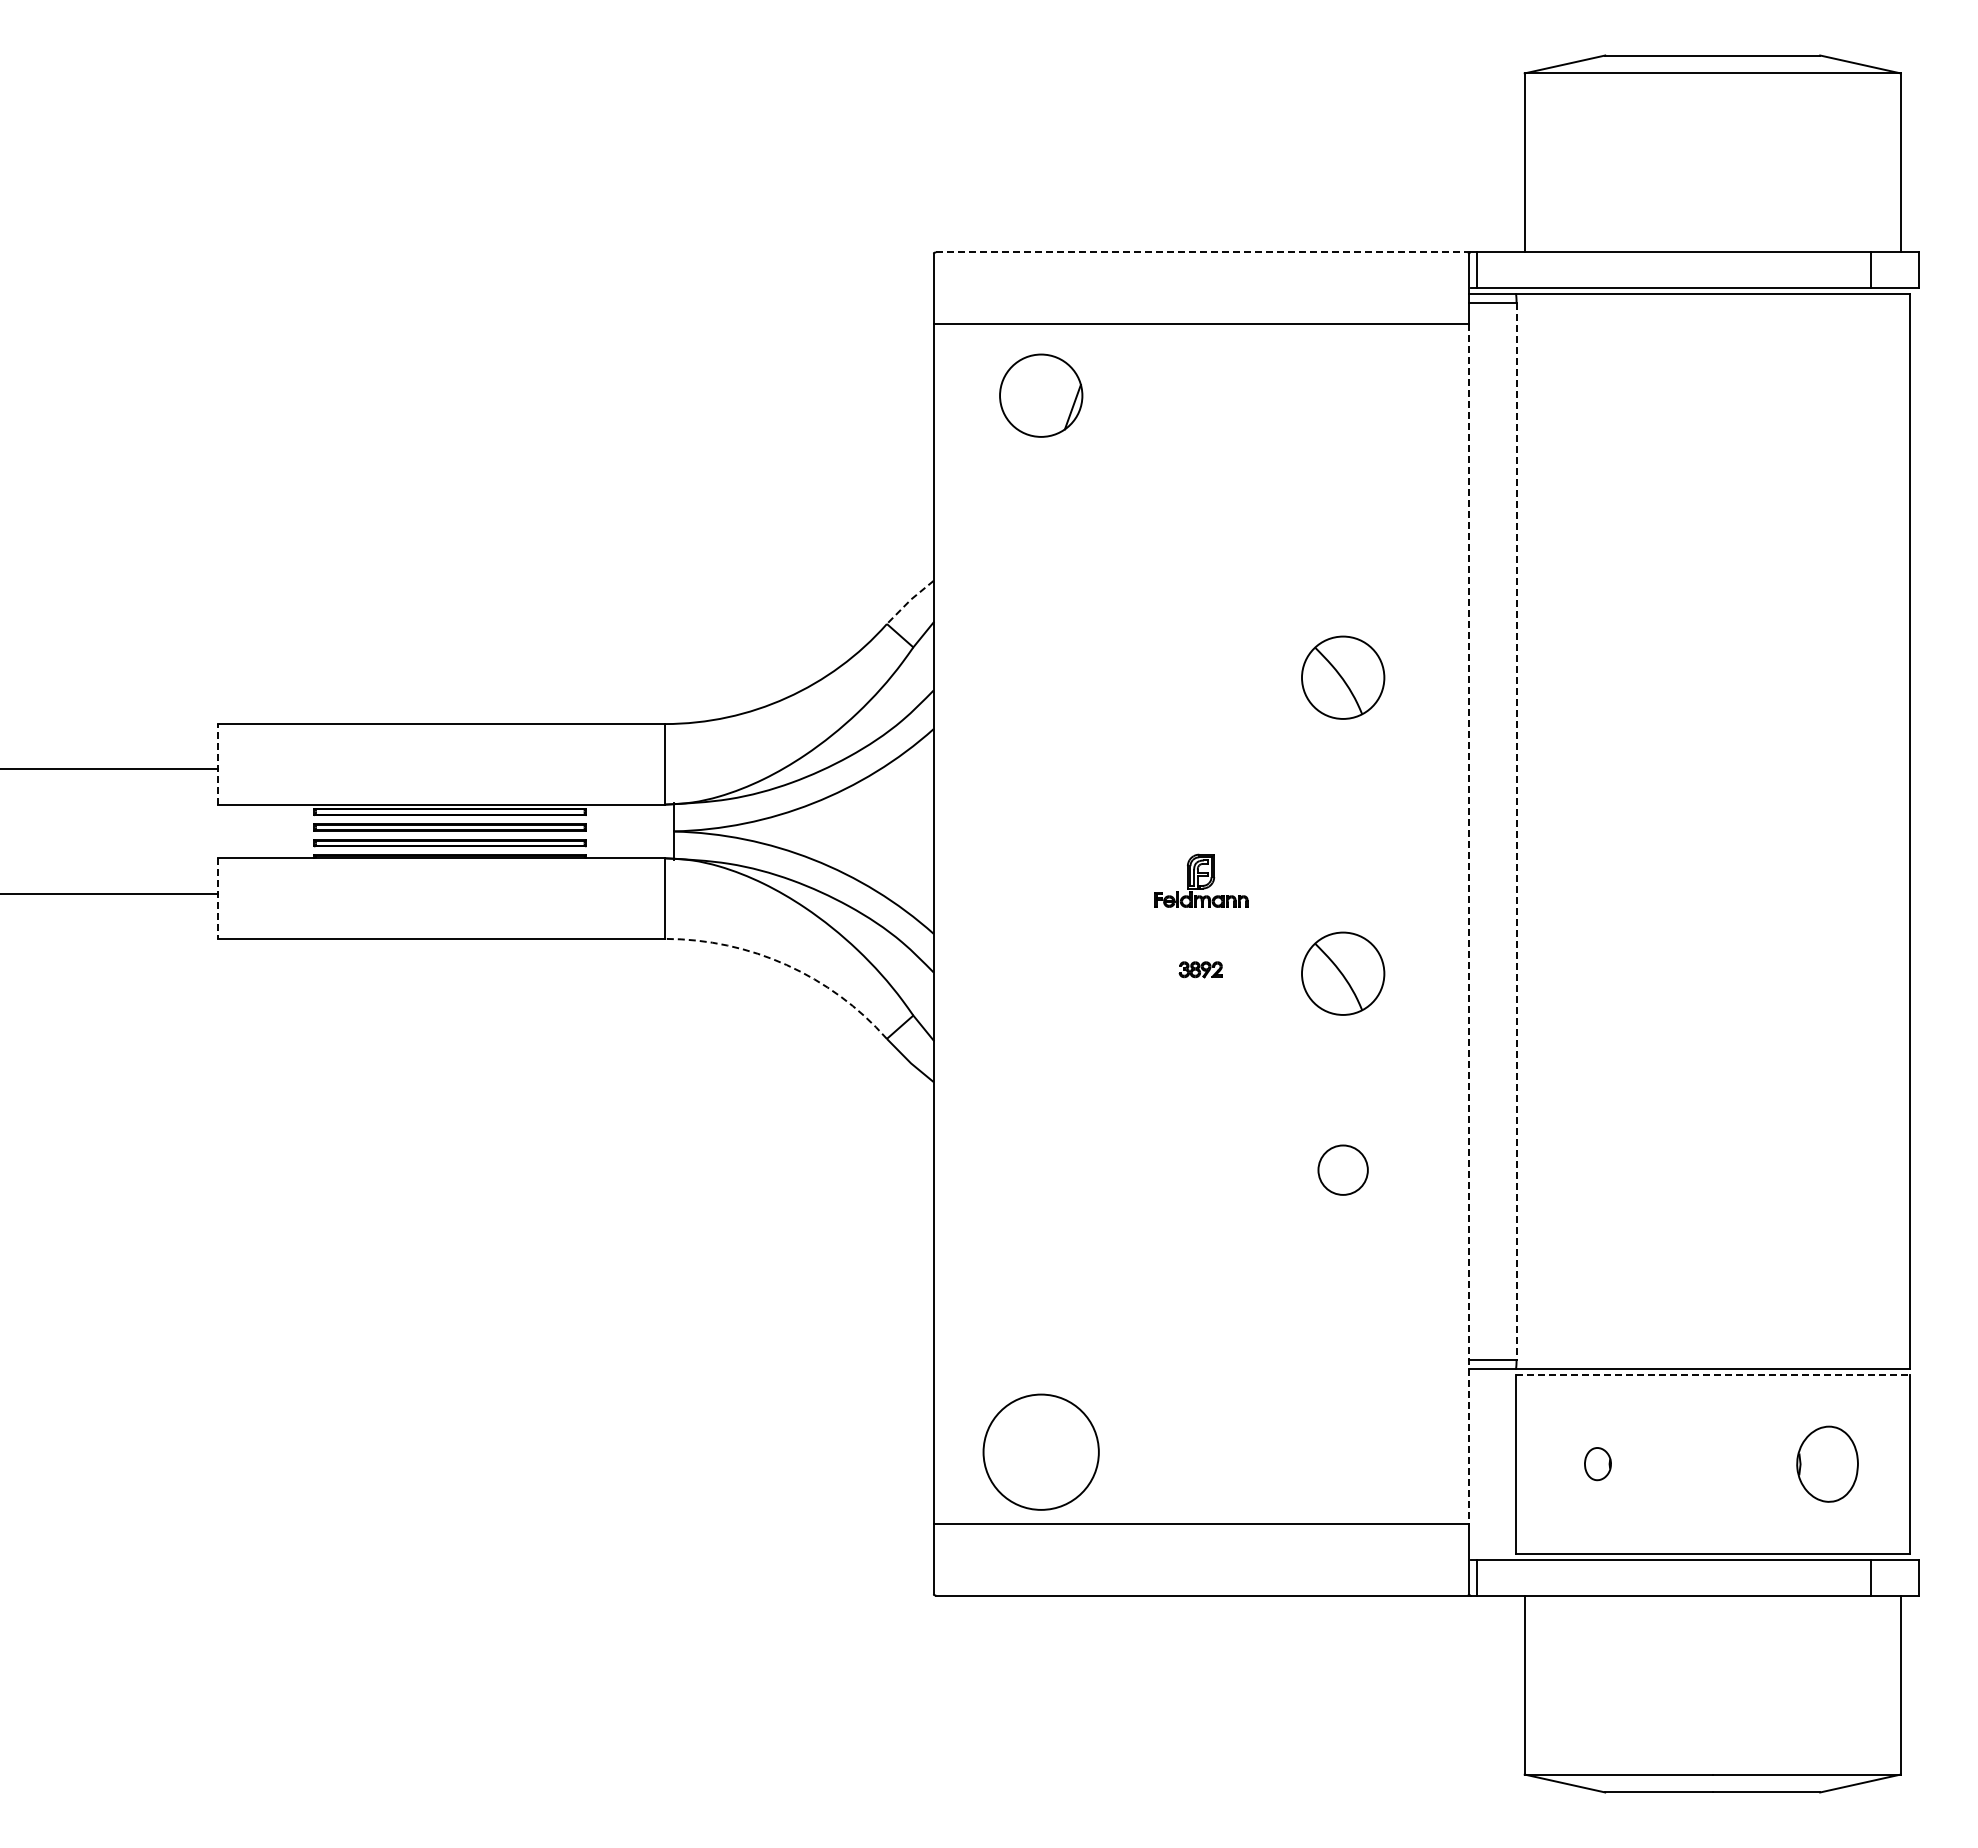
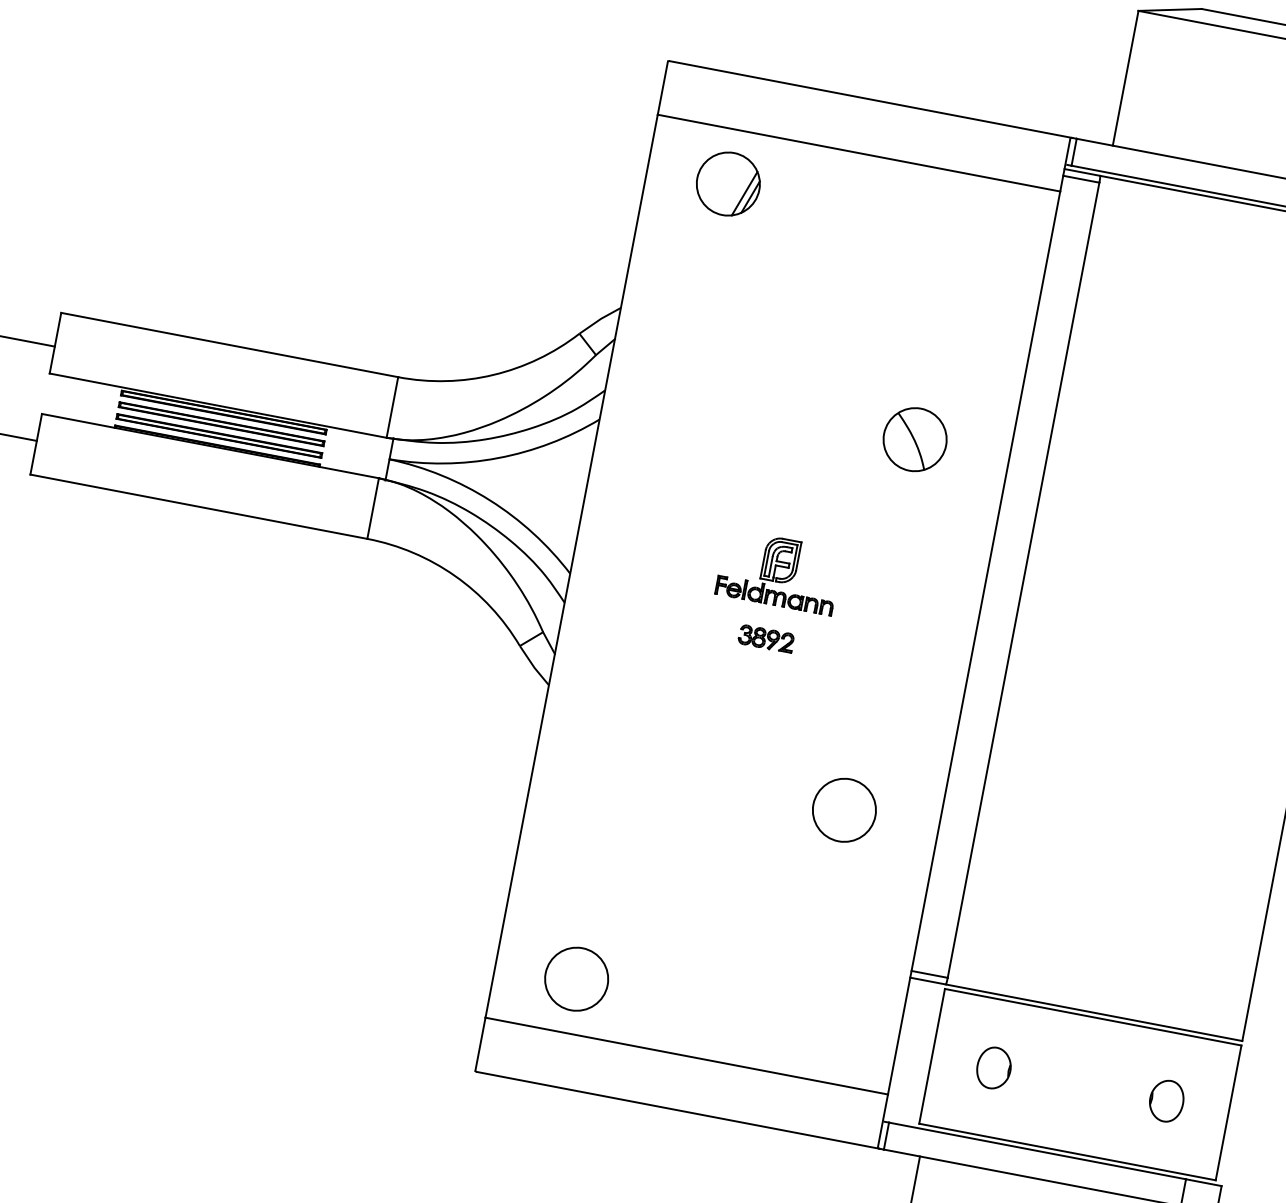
line: (1204, 252) -> (871, 99), dashed -> solid
line: (1064, 404) -> (744, 194), added
line: (909, 600) -> (599, 319), dashed -> solid
line: (217, 763) -> (55, 342), dashed -> solid
line: (1516, 831) -> (1023, 580), dashed -> solid
part: (1201, 880) -> (779, 571), size x1.67
line: (217, 899) -> (36, 444), dashed -> solid
line: (1468, 923) -> (974, 642), dashed -> solid
arc: (786, 965) -> (454, 576), dashed -> solid
part: (1200, 969) -> (765, 638), size x1.67
part: (1343, 973) -> (872, 662), removed
circle: (1343, 1170) -> (844, 810), size x1.67
line: (1712, 1374) -> (1093, 1017), dashed -> solid
circle: (1041, 1452) -> (576, 979), size x0.71
part: (1597, 1463) -> (993, 1067), size x1.67
part: (1826, 1463) -> (1166, 1100), size x0.71

